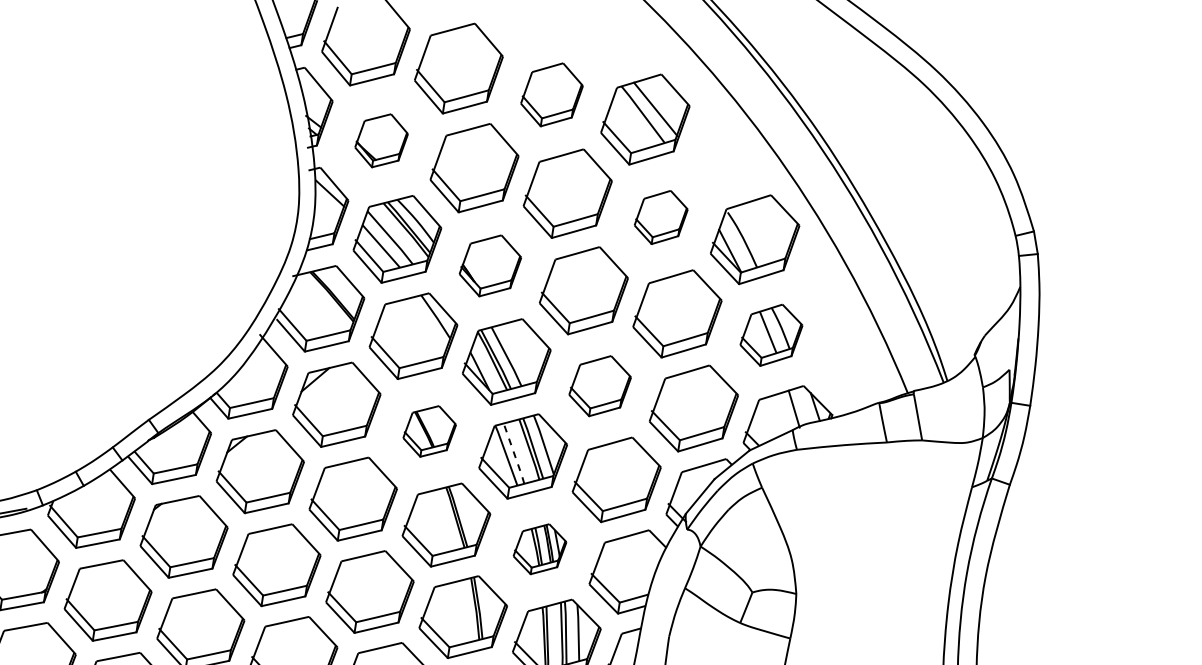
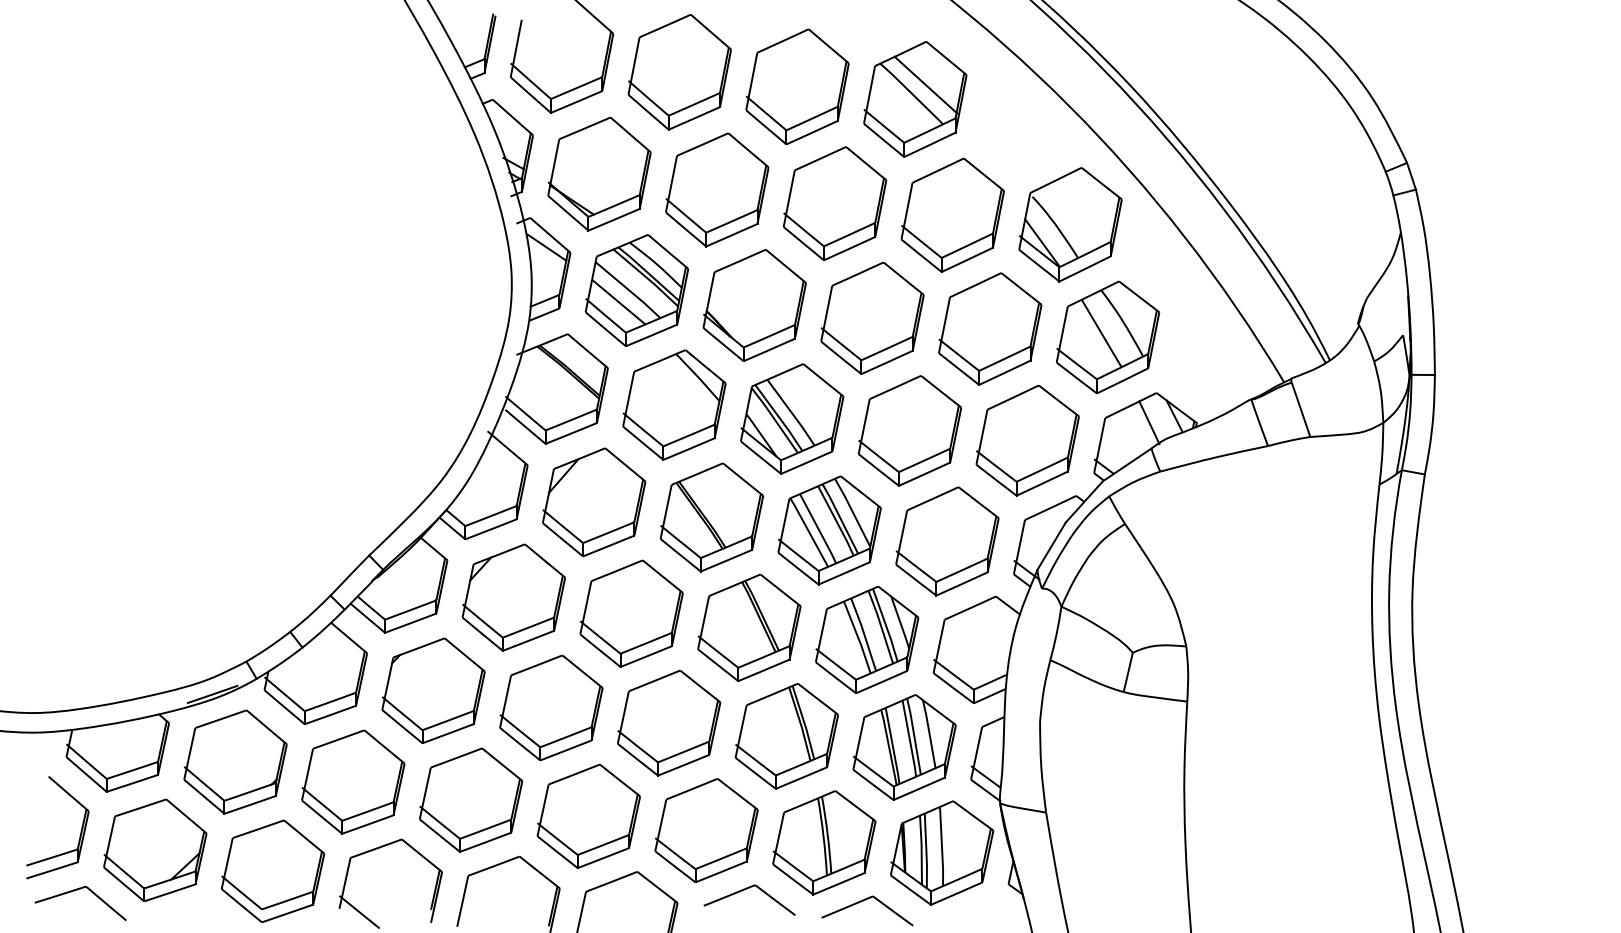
part: (552, 94) -> (797, 86), size x1.43
part: (381, 140) -> (599, 173), size x1.67
part: (661, 216) -> (952, 214), size x1.67
part: (490, 265) -> (754, 305), size x1.43
part: (771, 335) -> (1108, 337), size x1.43
part: (599, 385) -> (909, 430), size x1.43
part: (429, 431) -> (711, 517), size x1.67
line: (514, 454) -> (818, 529), dashed -> solid
part: (540, 549) -> (867, 639), size x1.67

